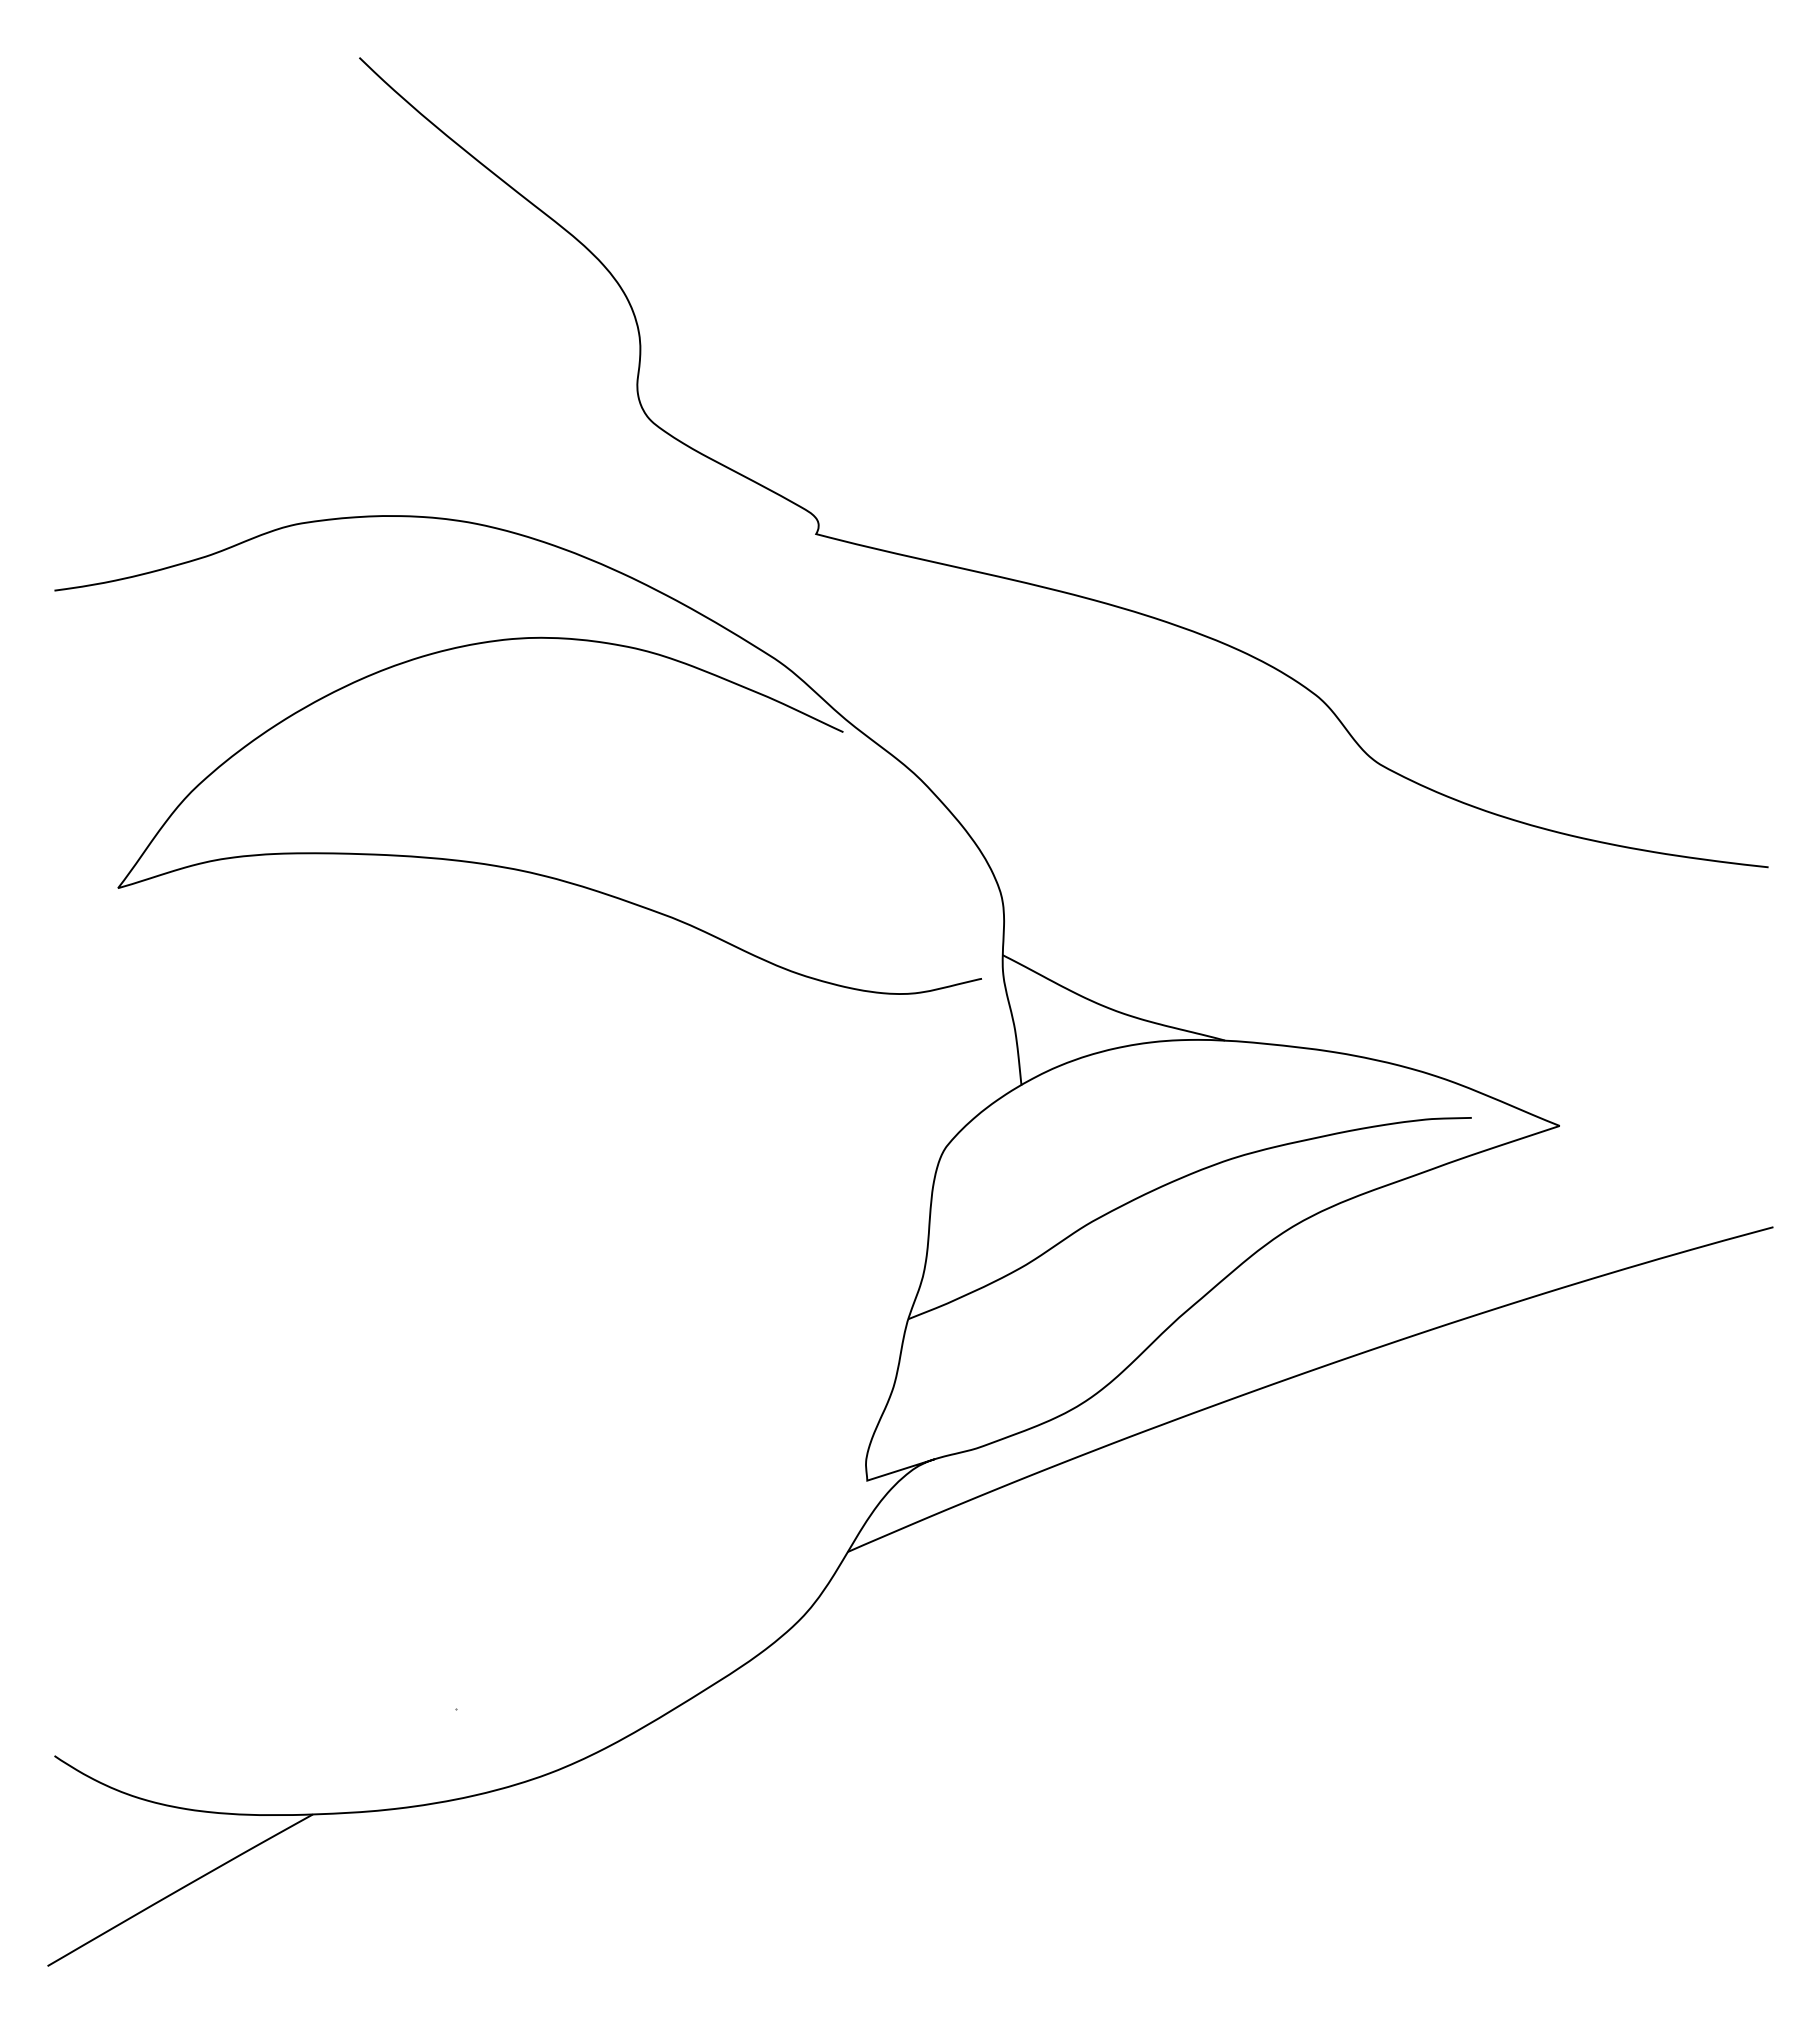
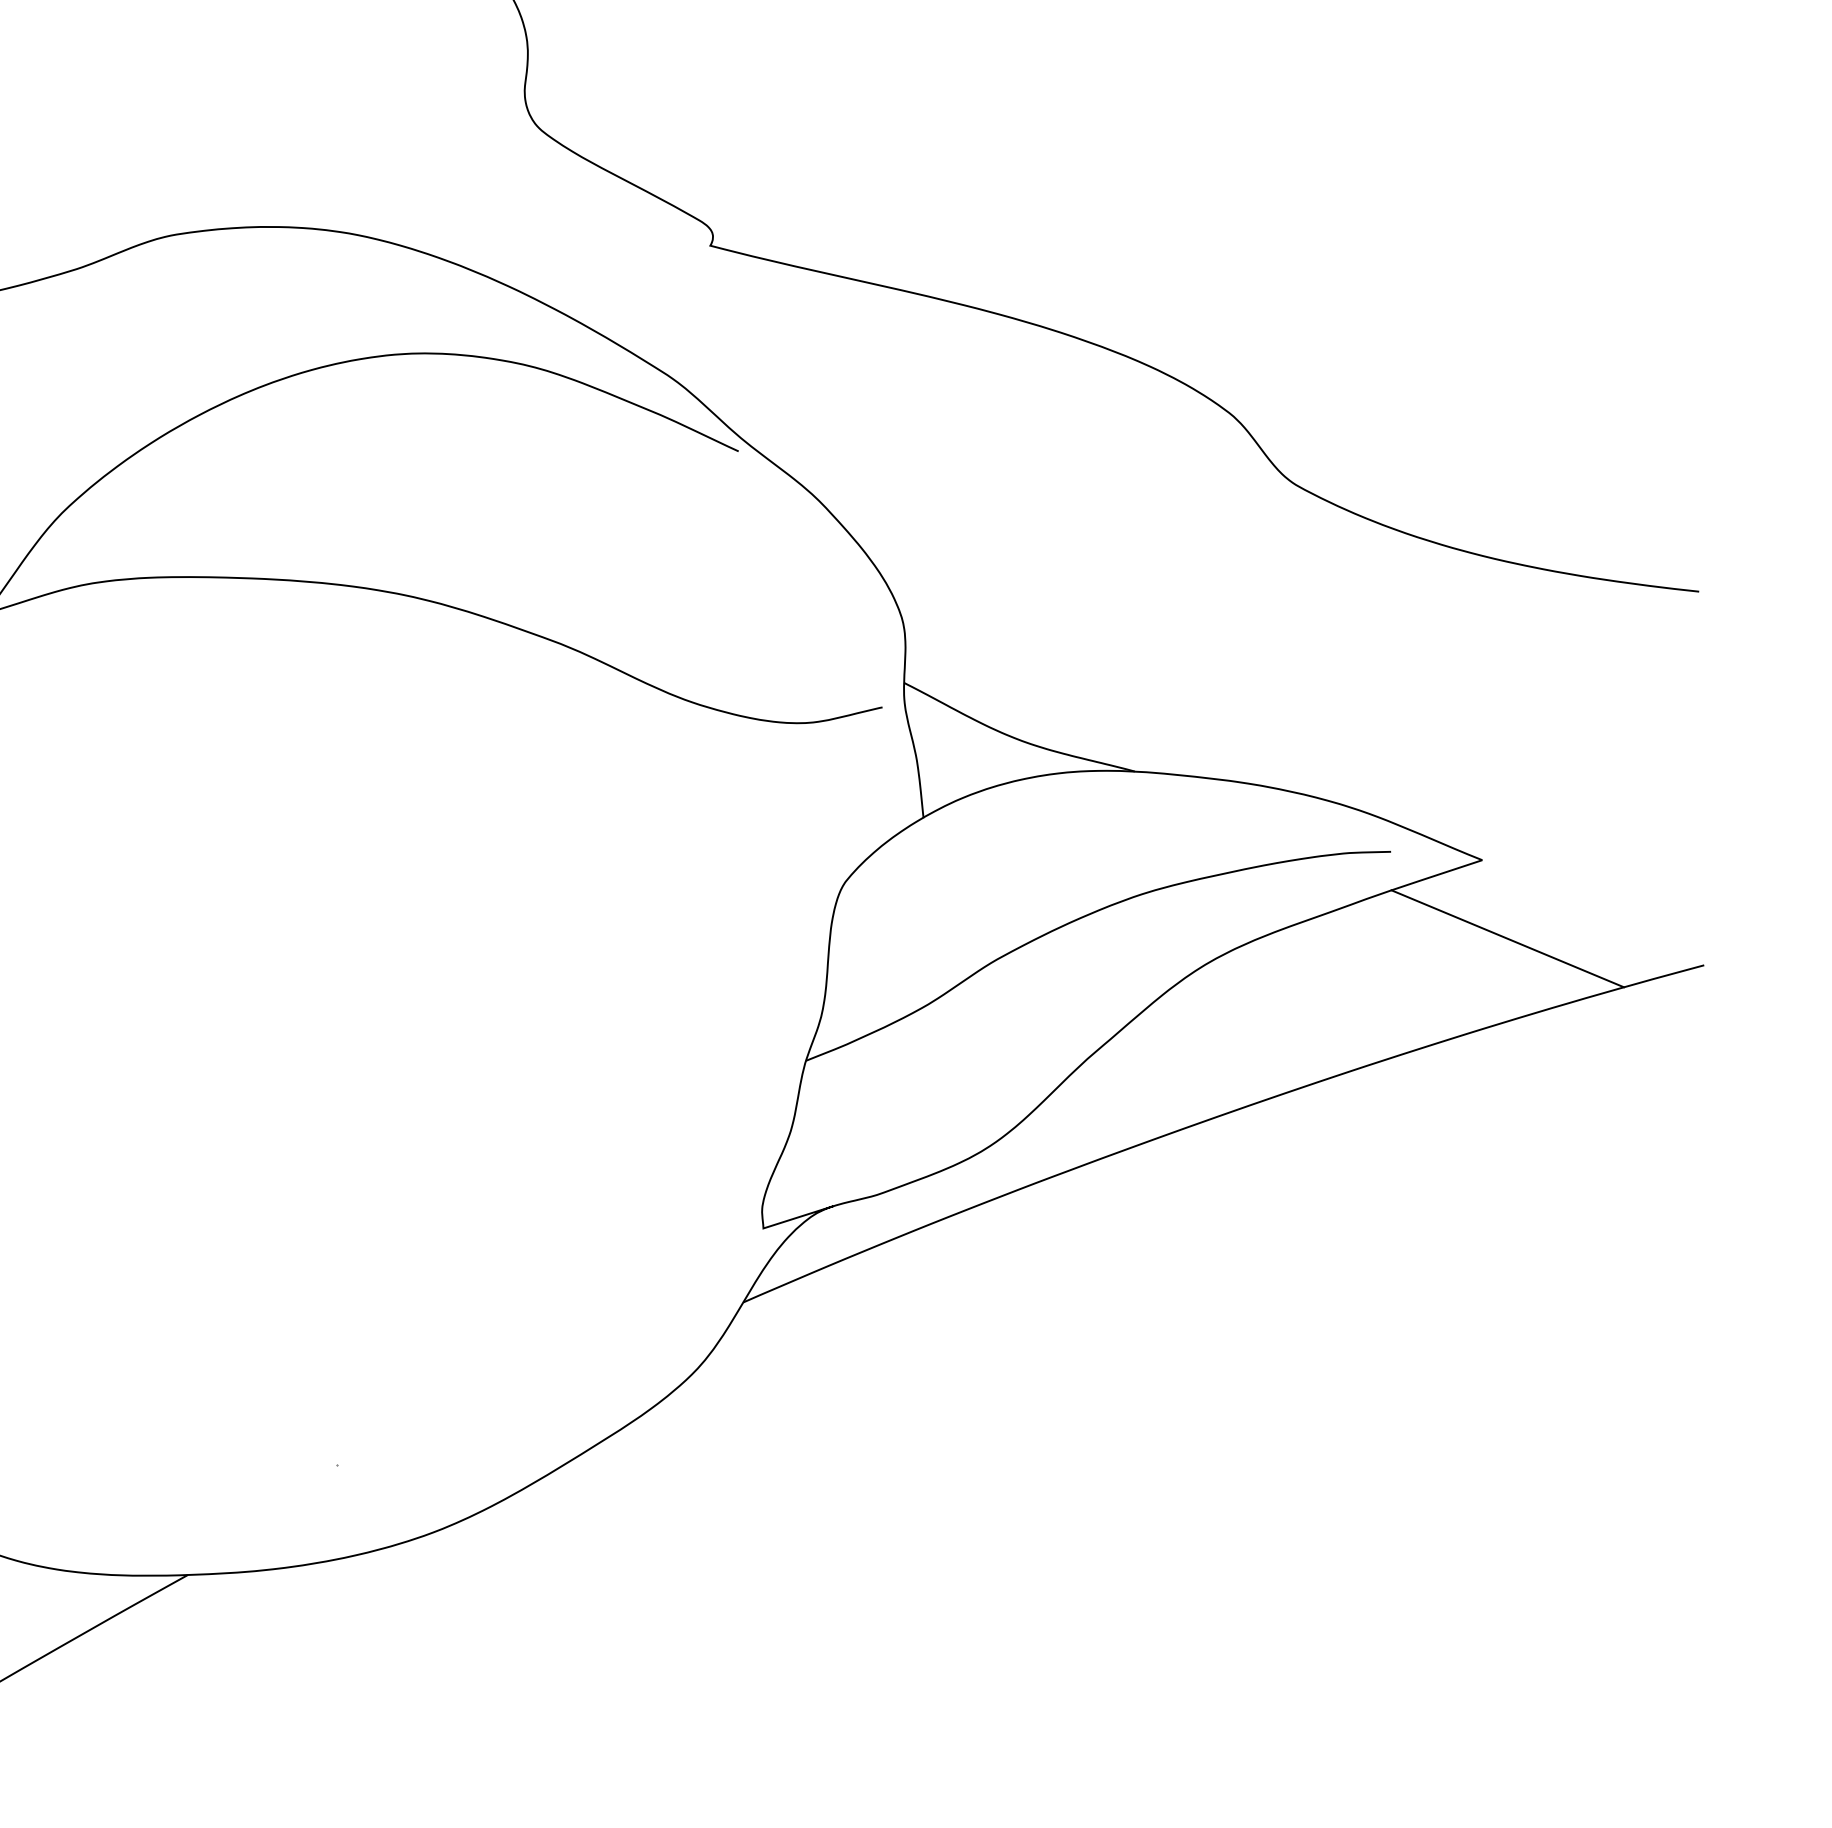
line: (1584, 1201) -> (1508, 938), added

